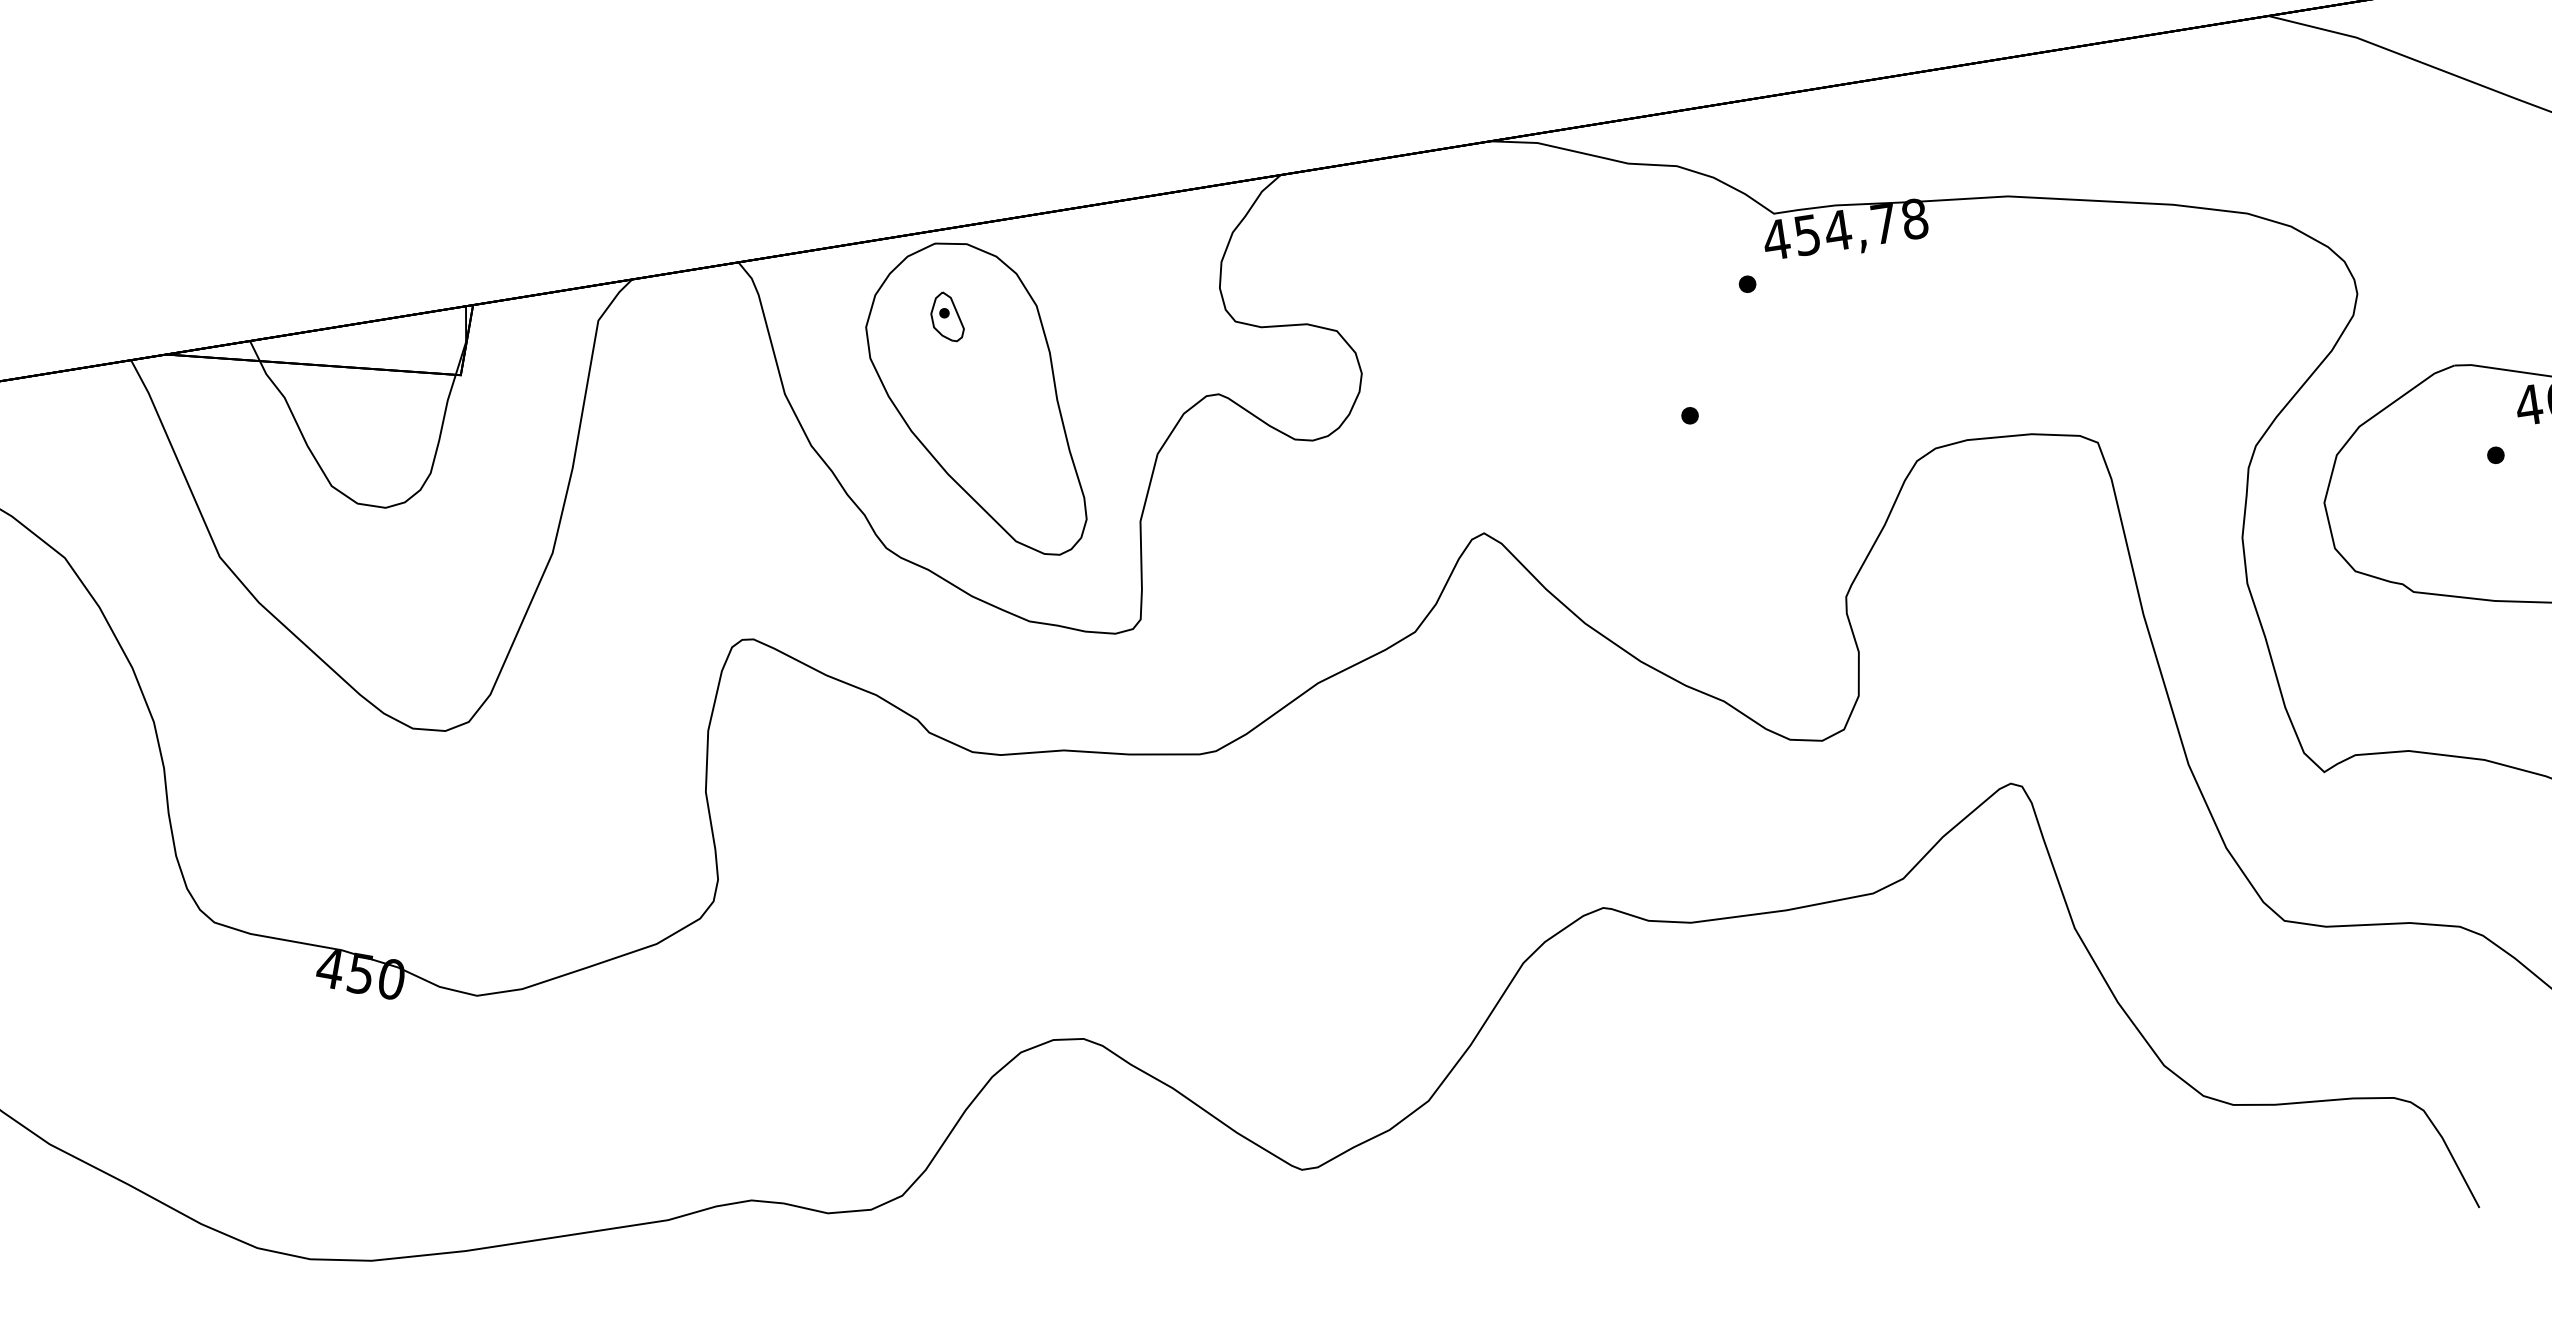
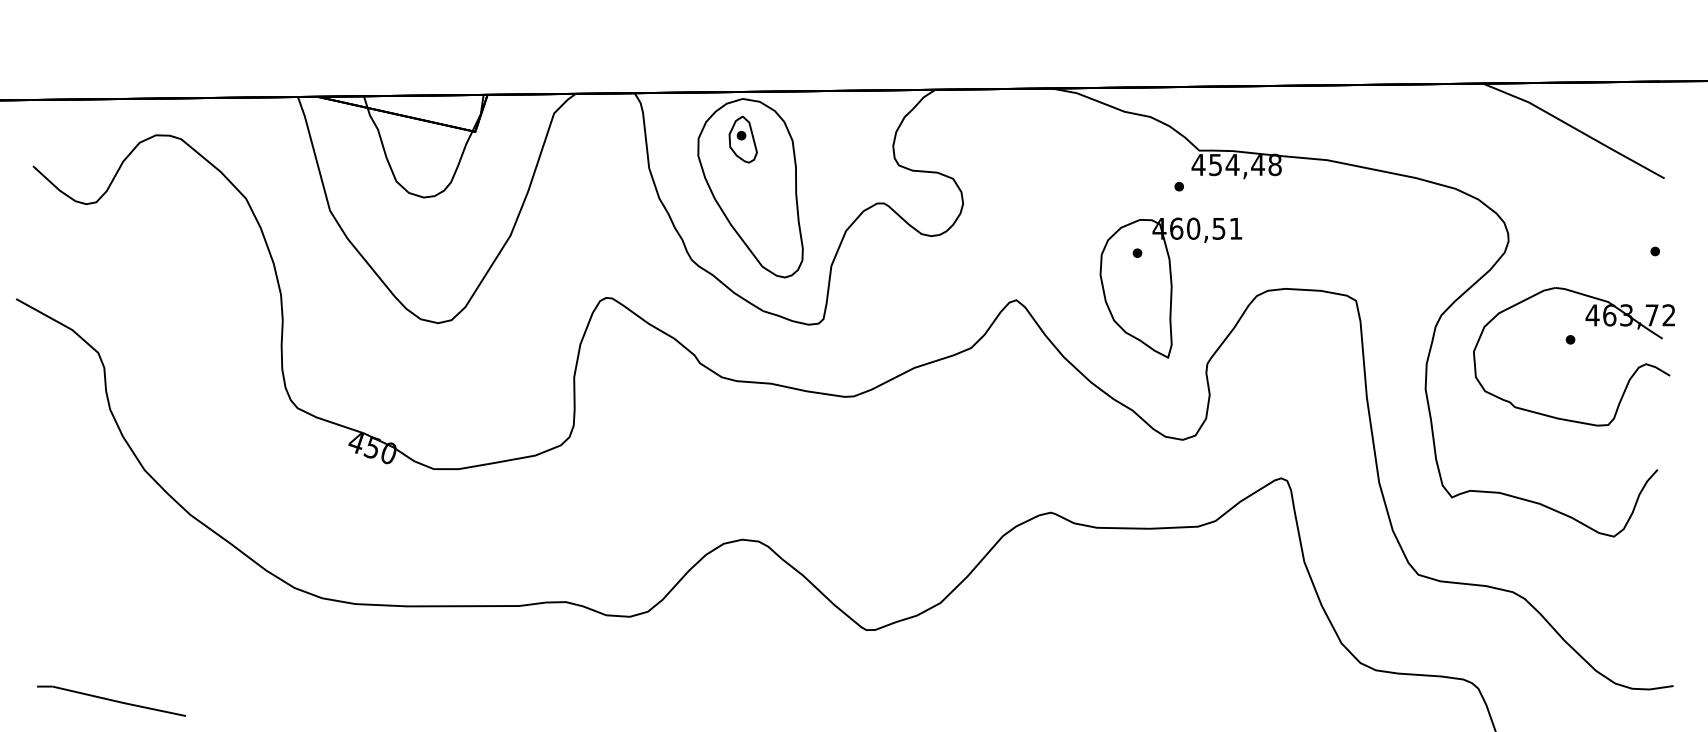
text: (1884, 222) -> (1258, 164), 454,78 -> 454,48
part: (945, 316) -> (742, 139), size x1.67
part: (1758, 468) -> (1170, 287), added

